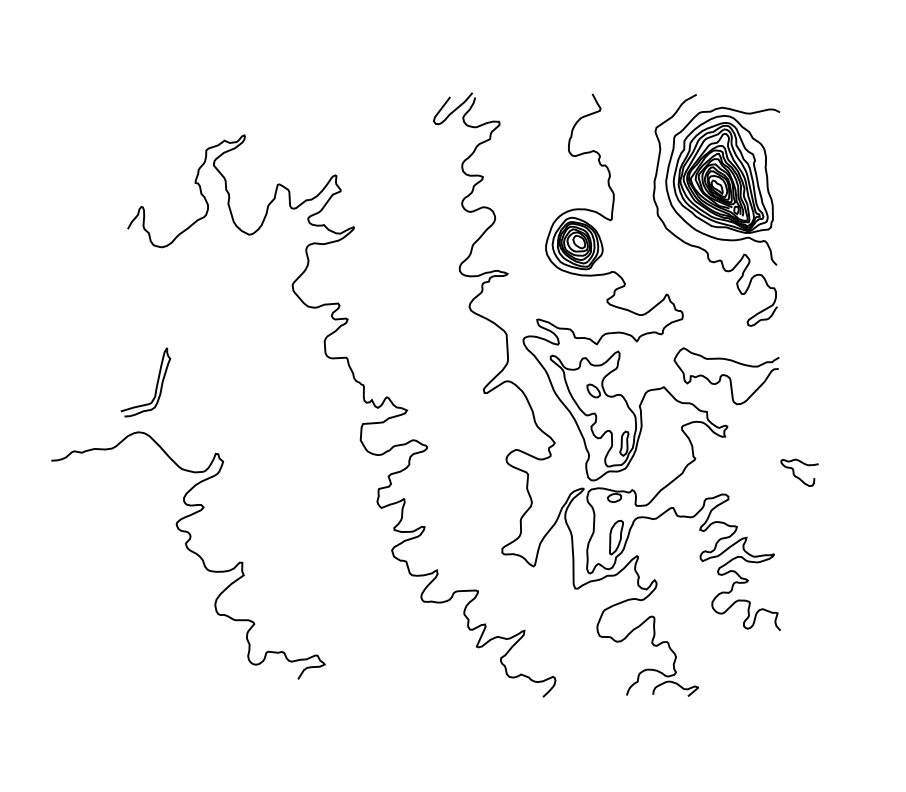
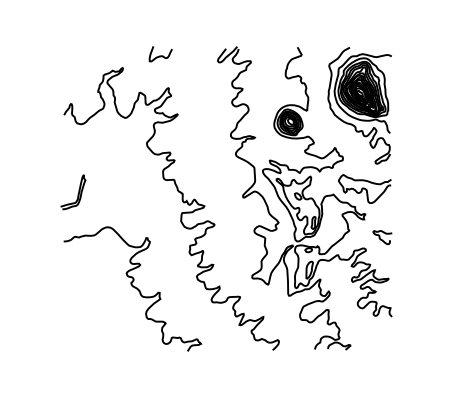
curve: (319, 110) -> (160, 55), added
curve: (797, 474) -> (381, 238), moved
curve: (188, 552) -> (132, 287), moved

